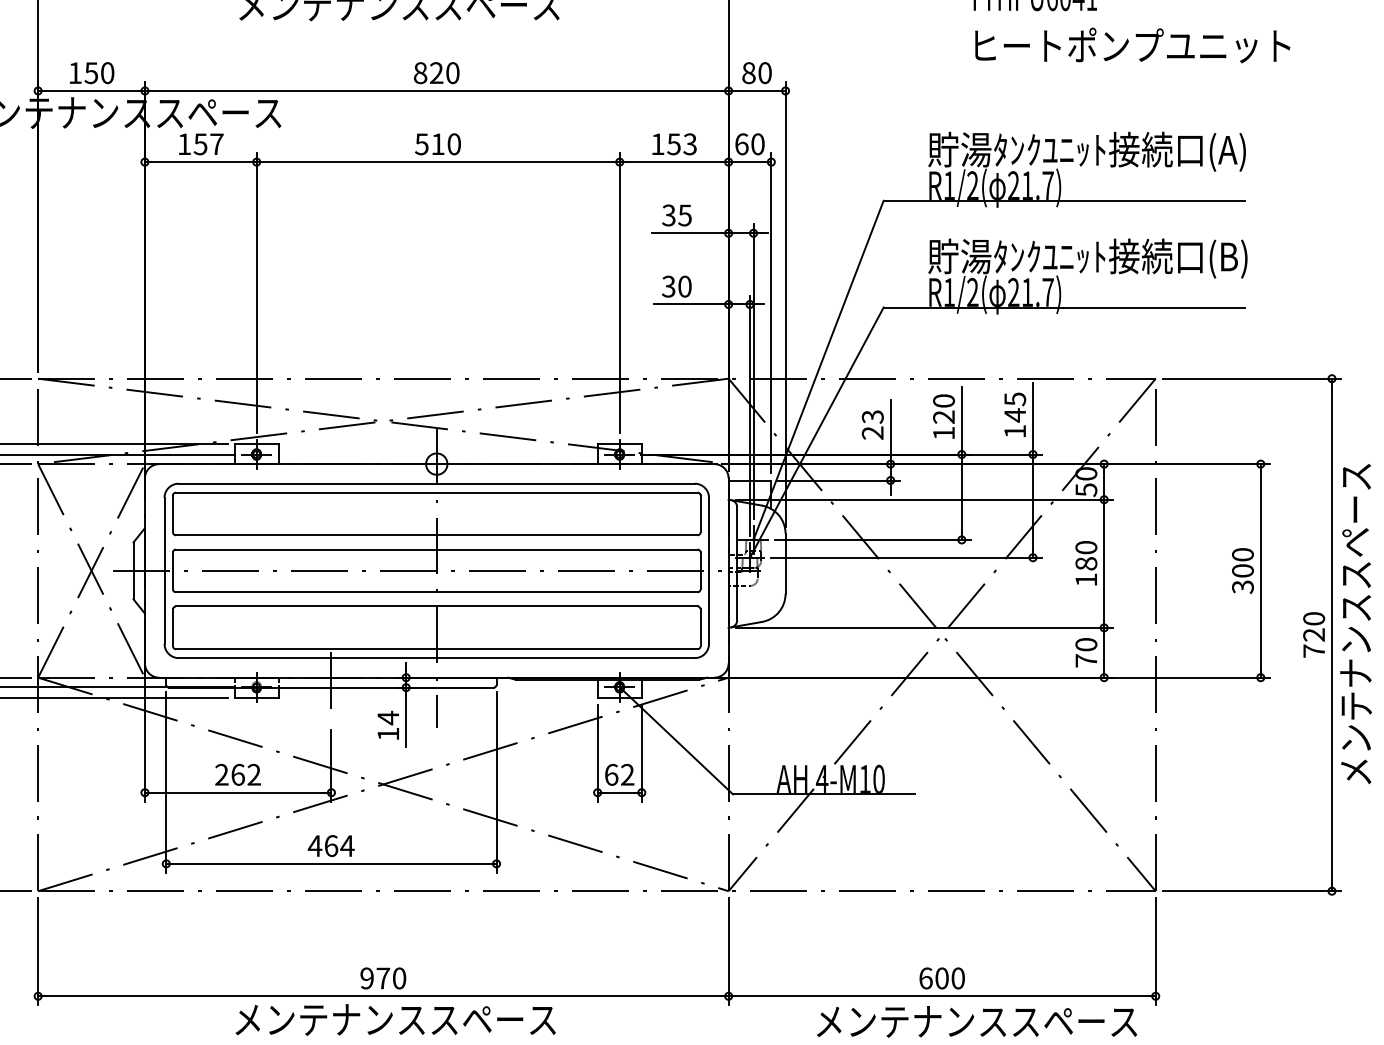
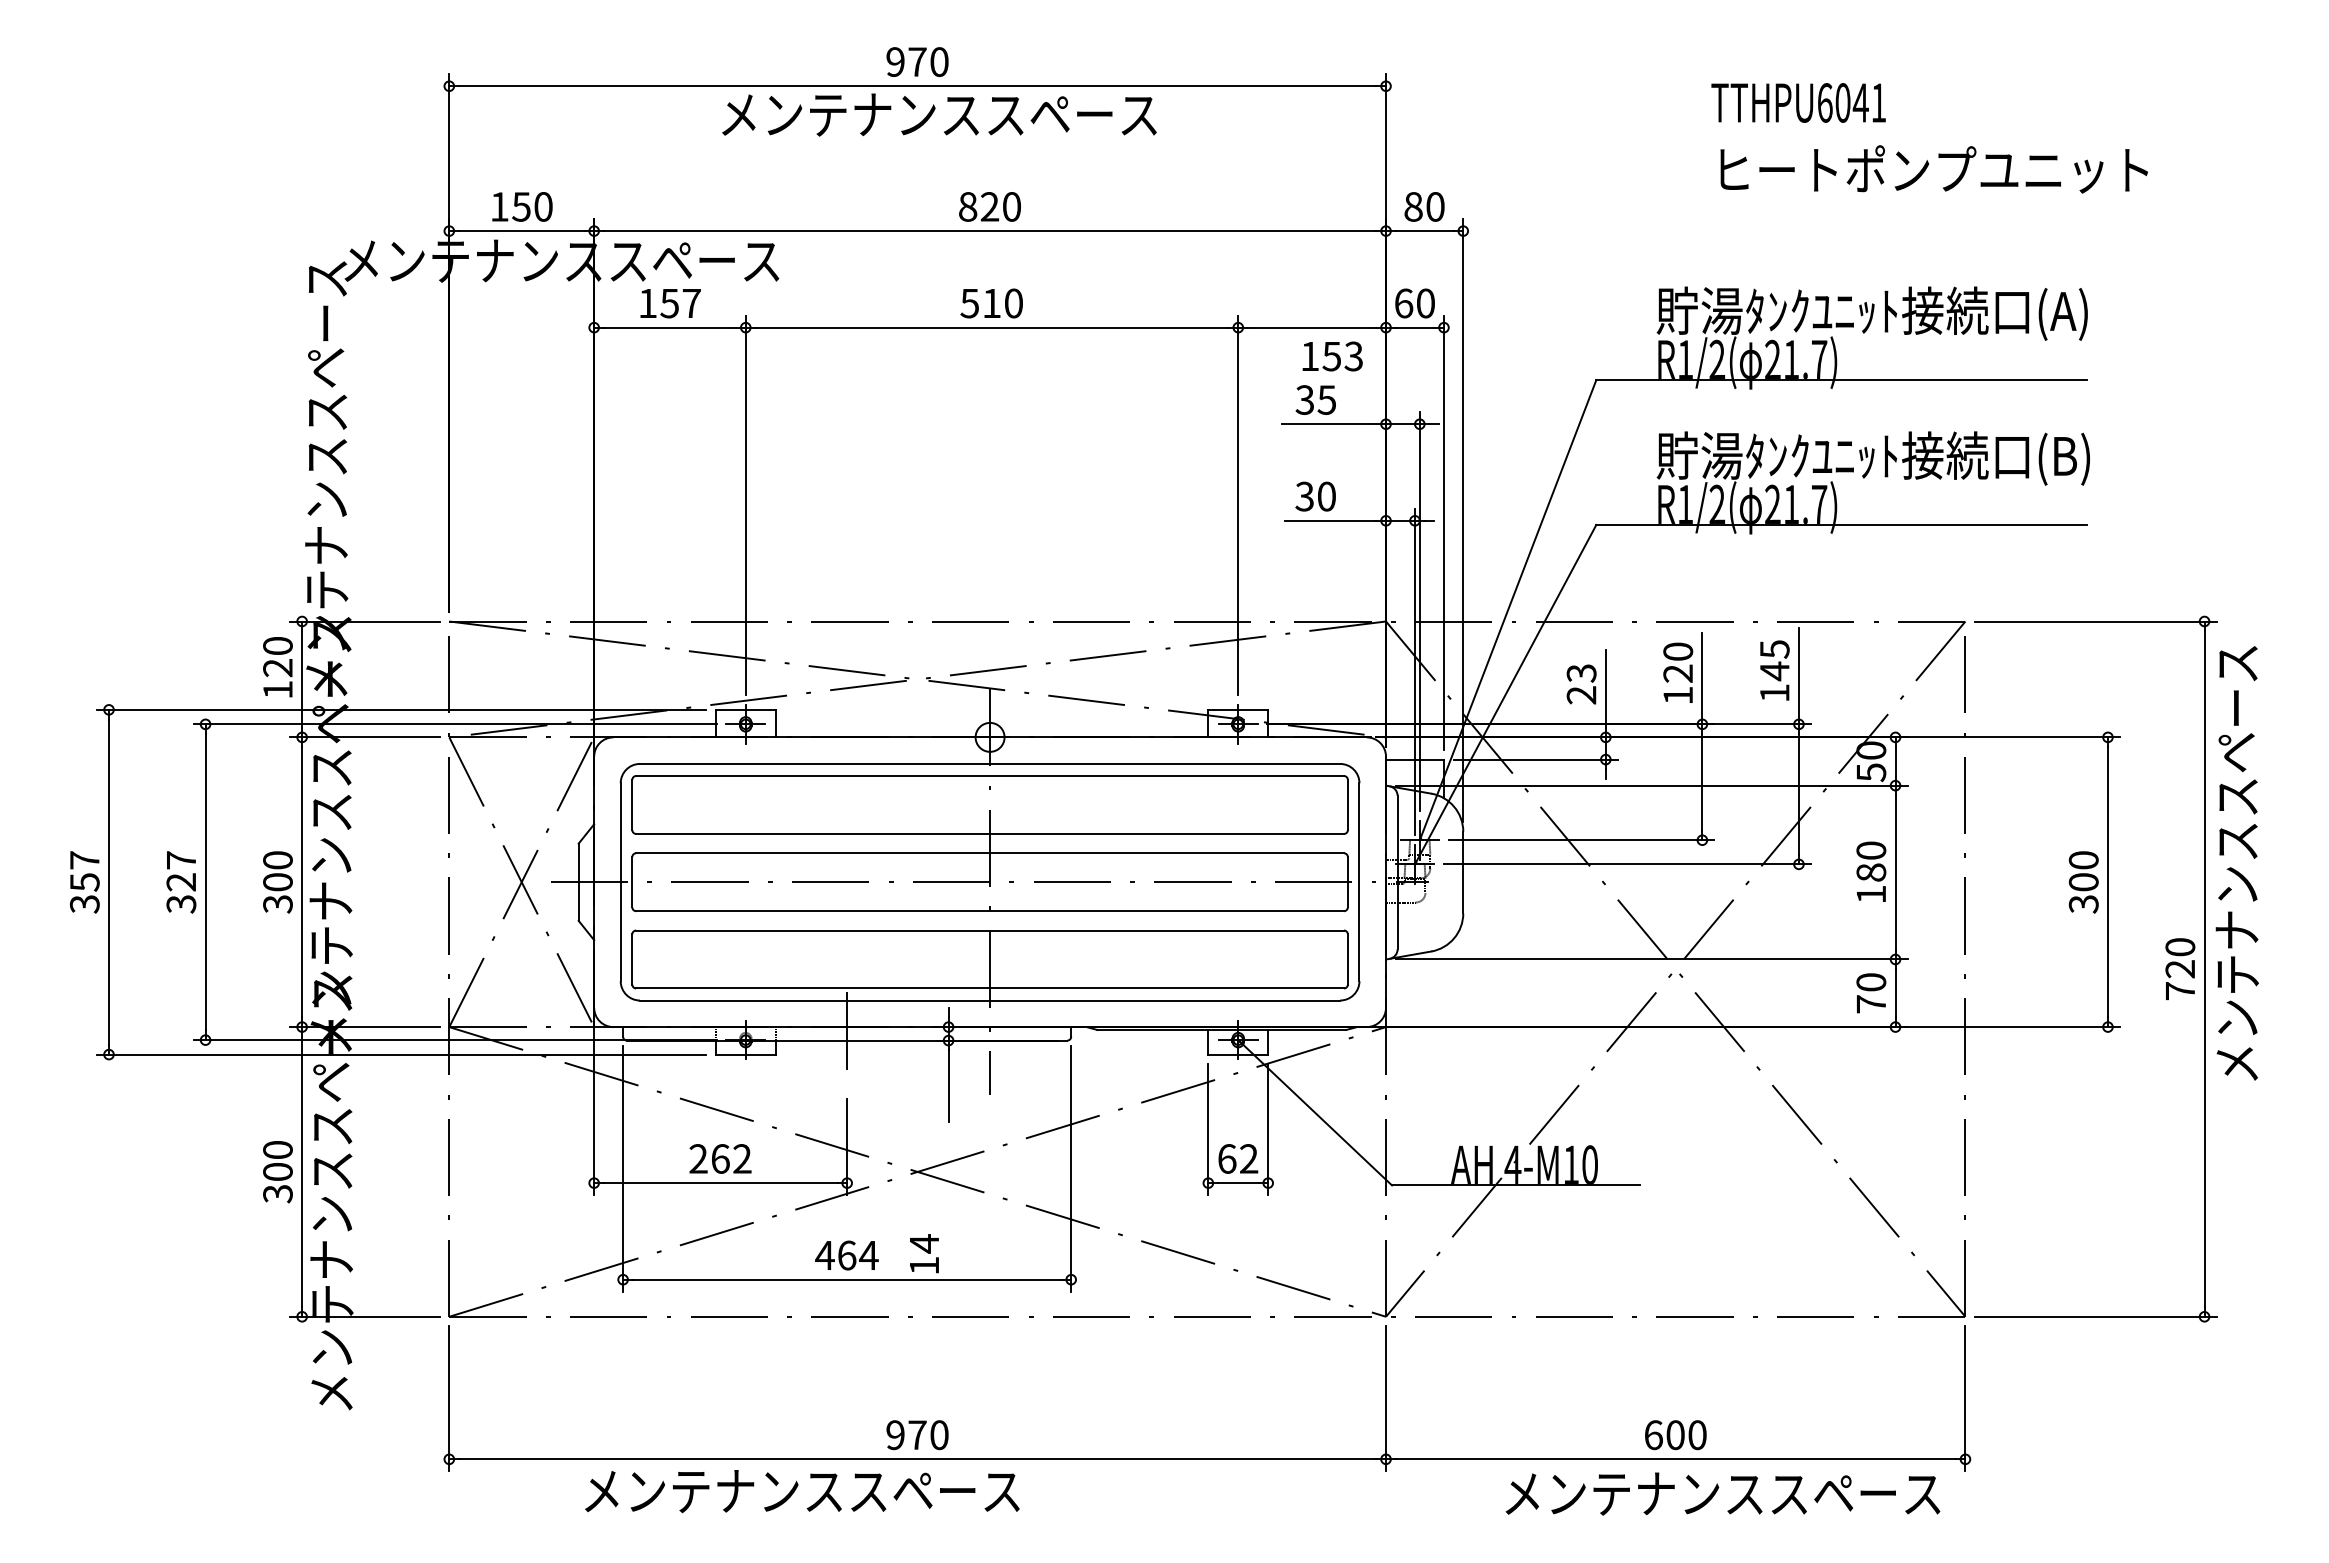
text: (674, 144) -> (1332, 356), moved
text: (1355, 624) -> (2236, 863), moved
text: (388, 725) -> (924, 1253), moved
text: (395, 1019) -> (802, 1491), moved

